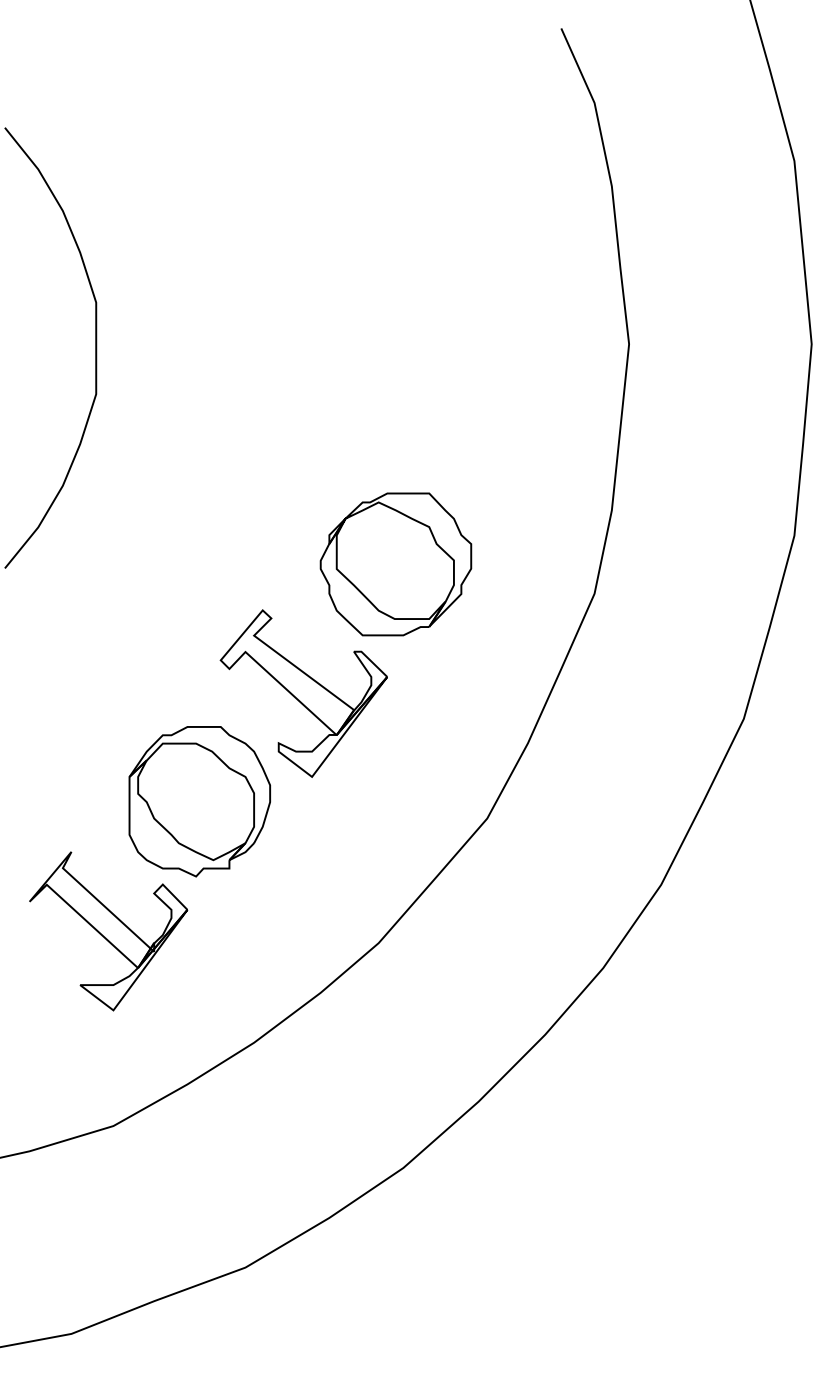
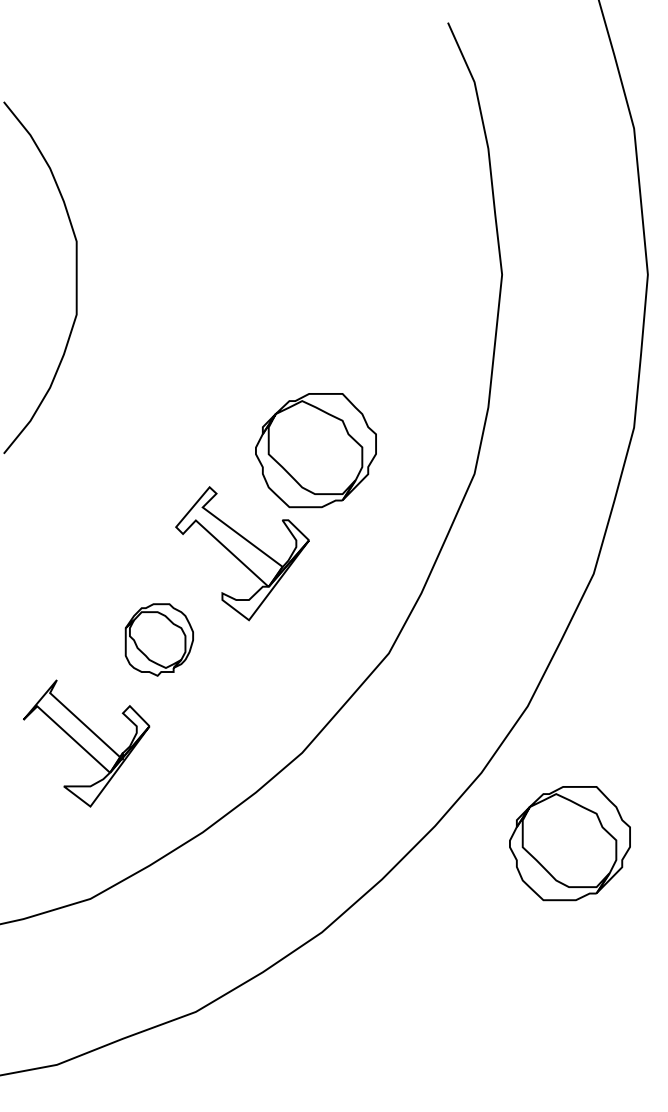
part: (199, 801) -> (159, 639), size x0.6
part: (713, 1056) -> (569, 843), added

